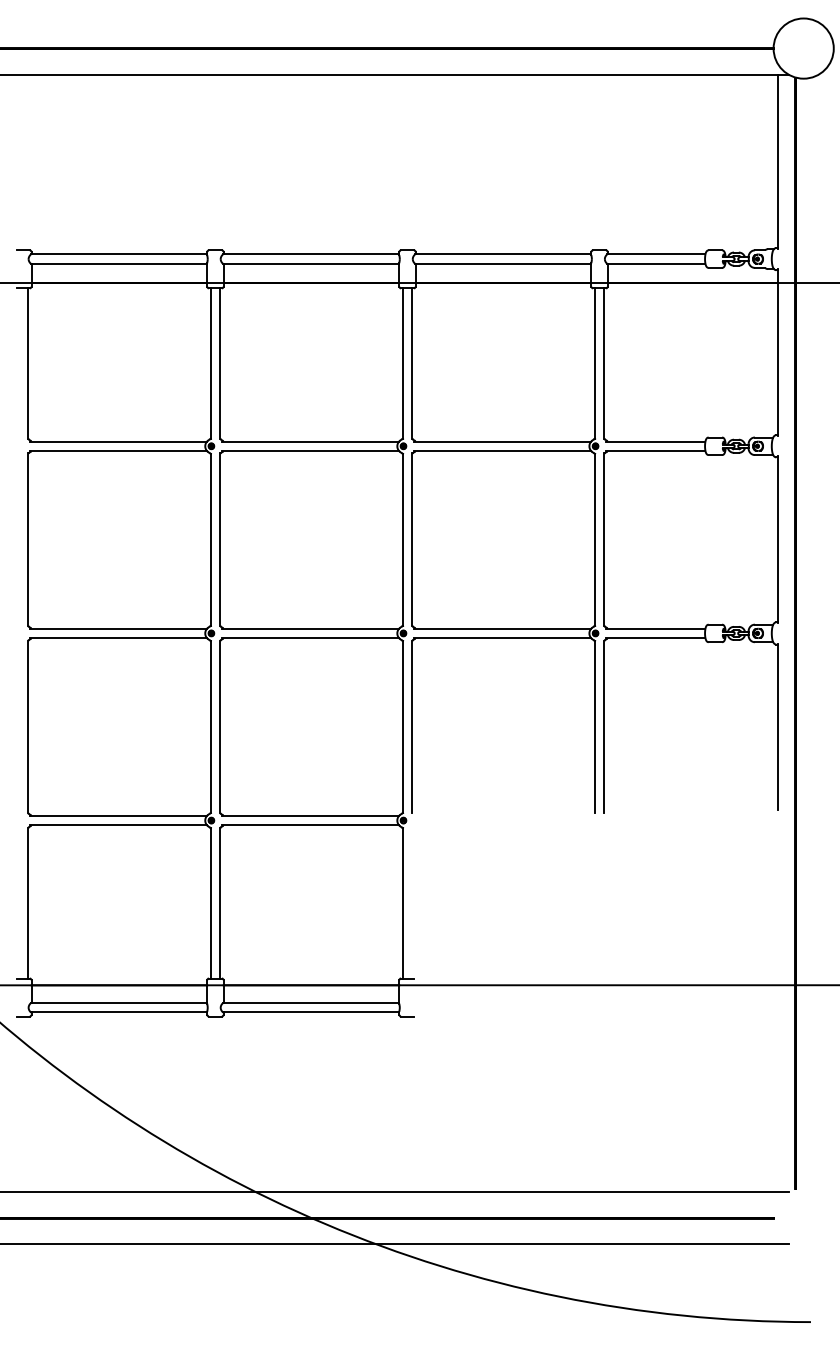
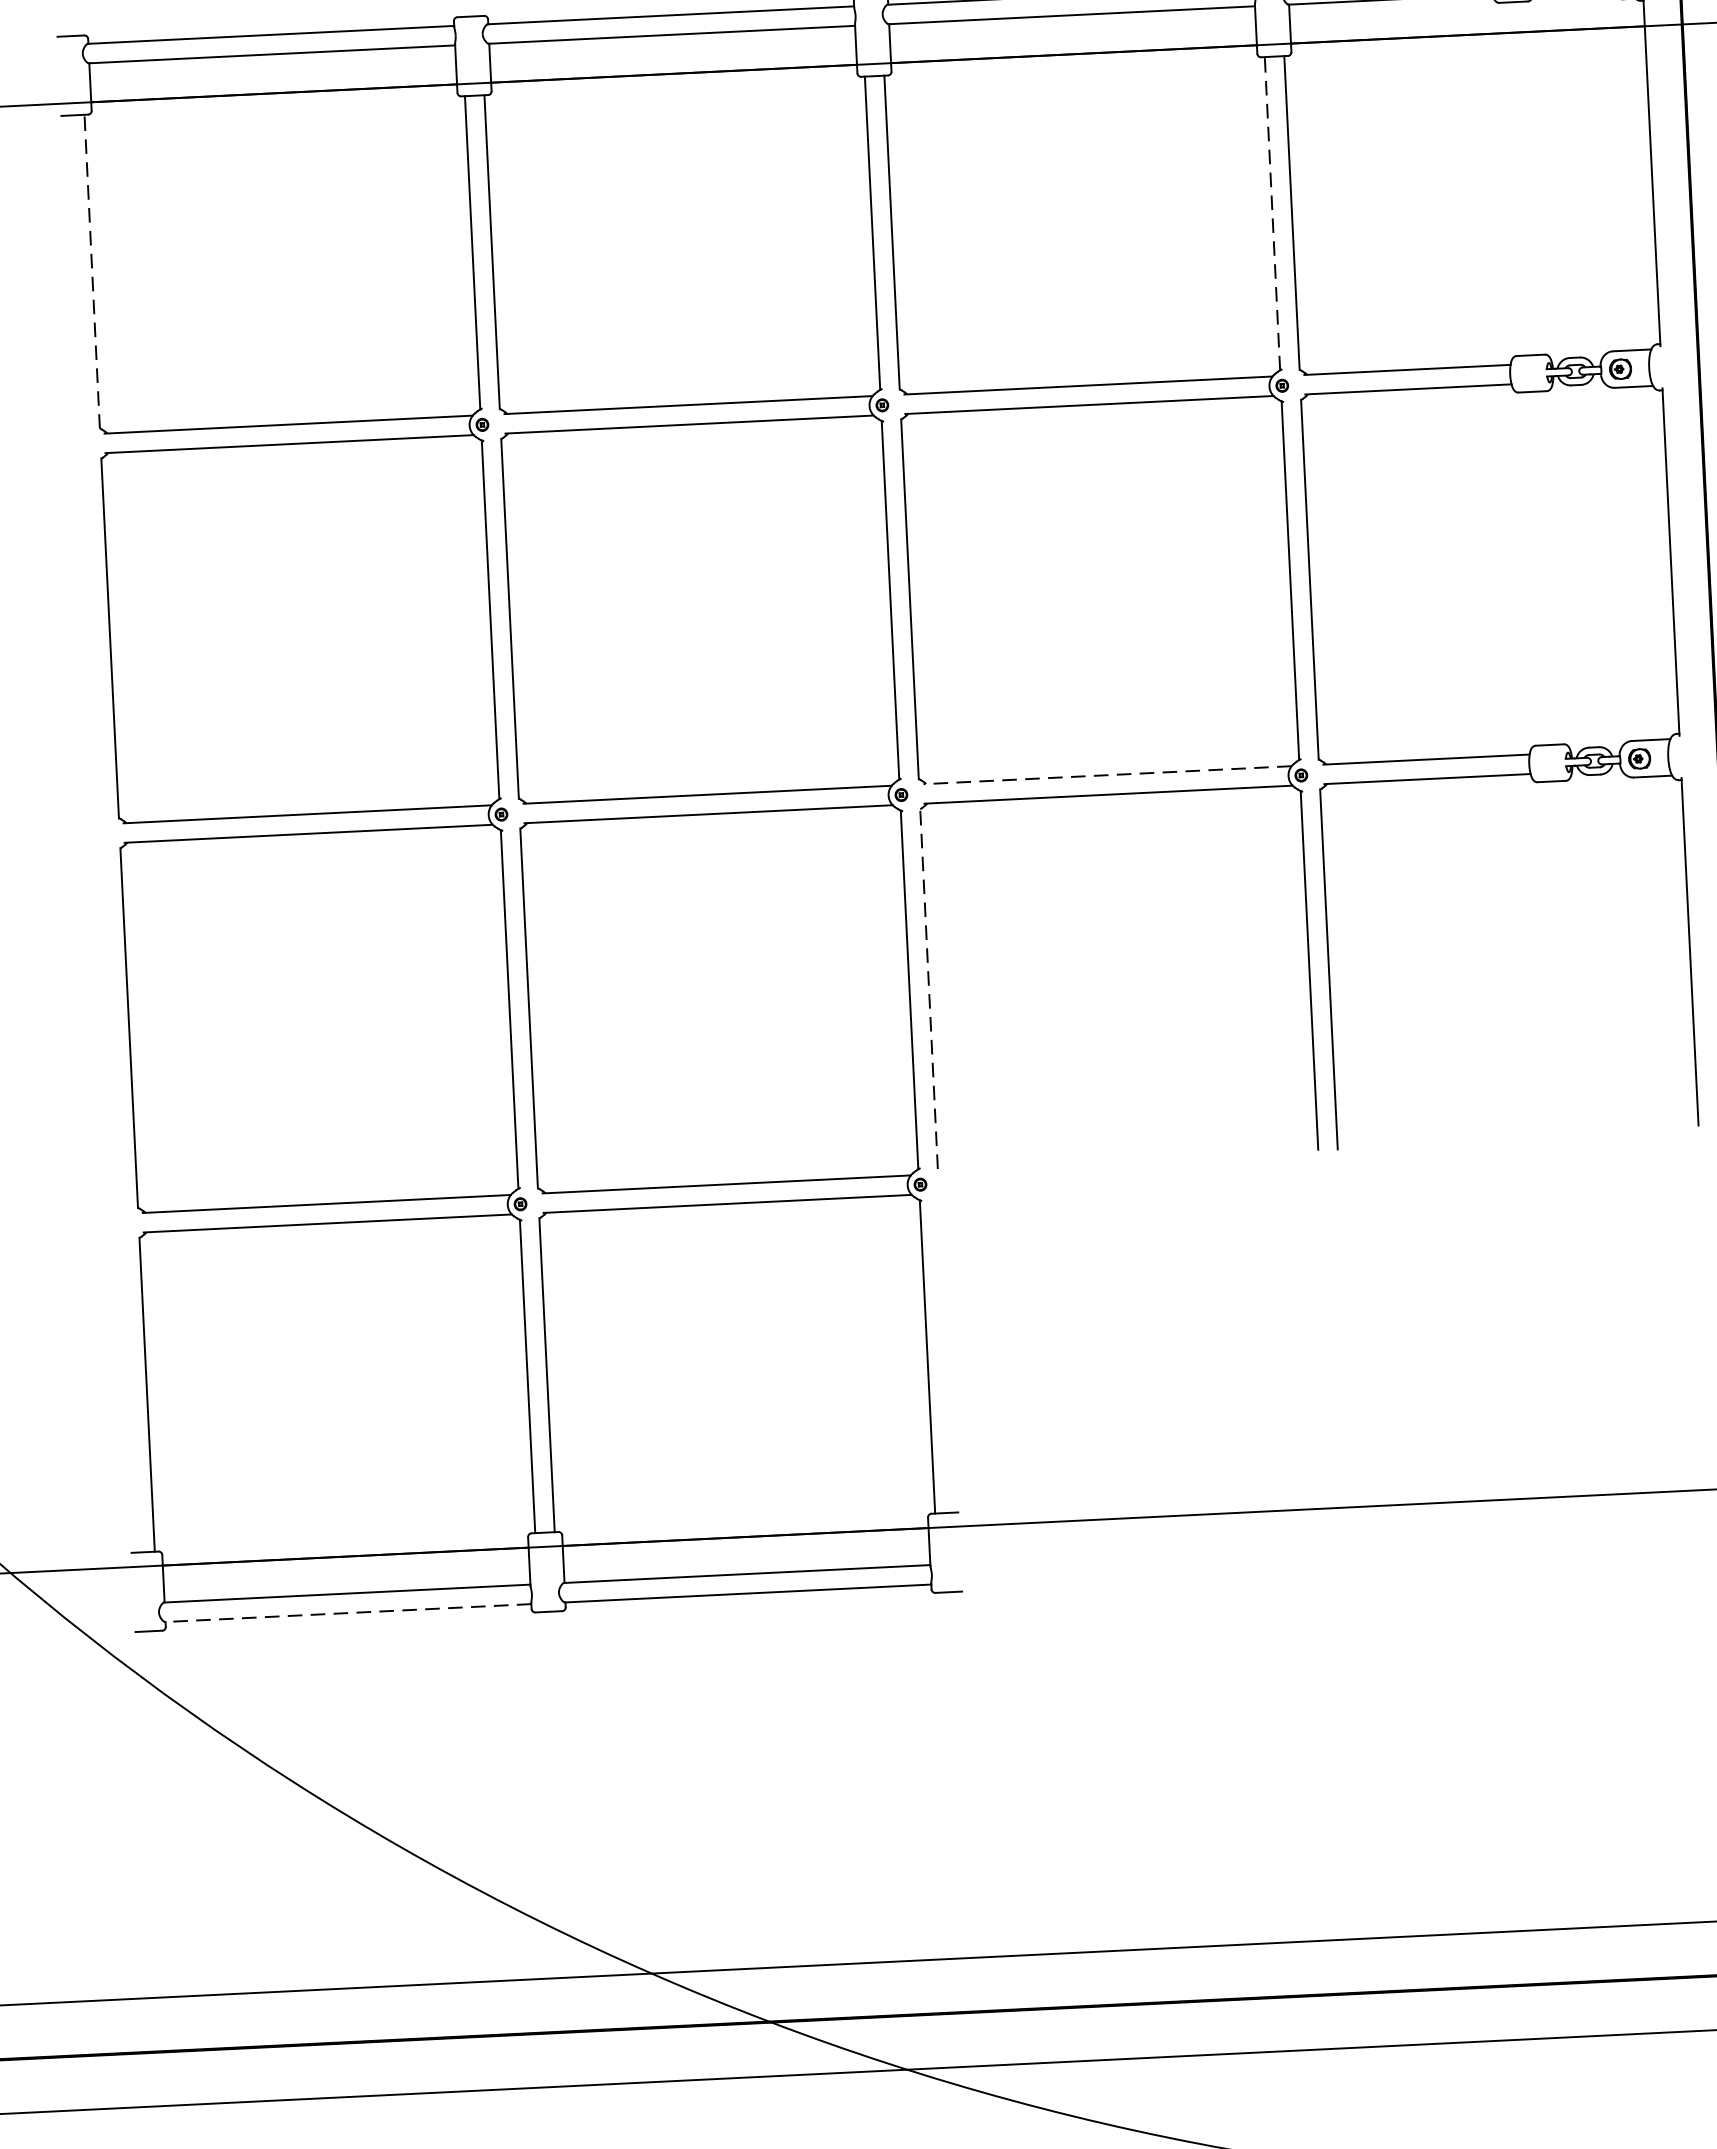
line: (28, 363) -> (93, 271), solid -> dashed
line: (594, 363) -> (1271, 213), solid -> dashed
line: (502, 628) -> (1107, 774), solid -> dashed
line: (412, 726) -> (929, 987), solid -> dashed
line: (119, 1012) -> (348, 1613), solid -> dashed

